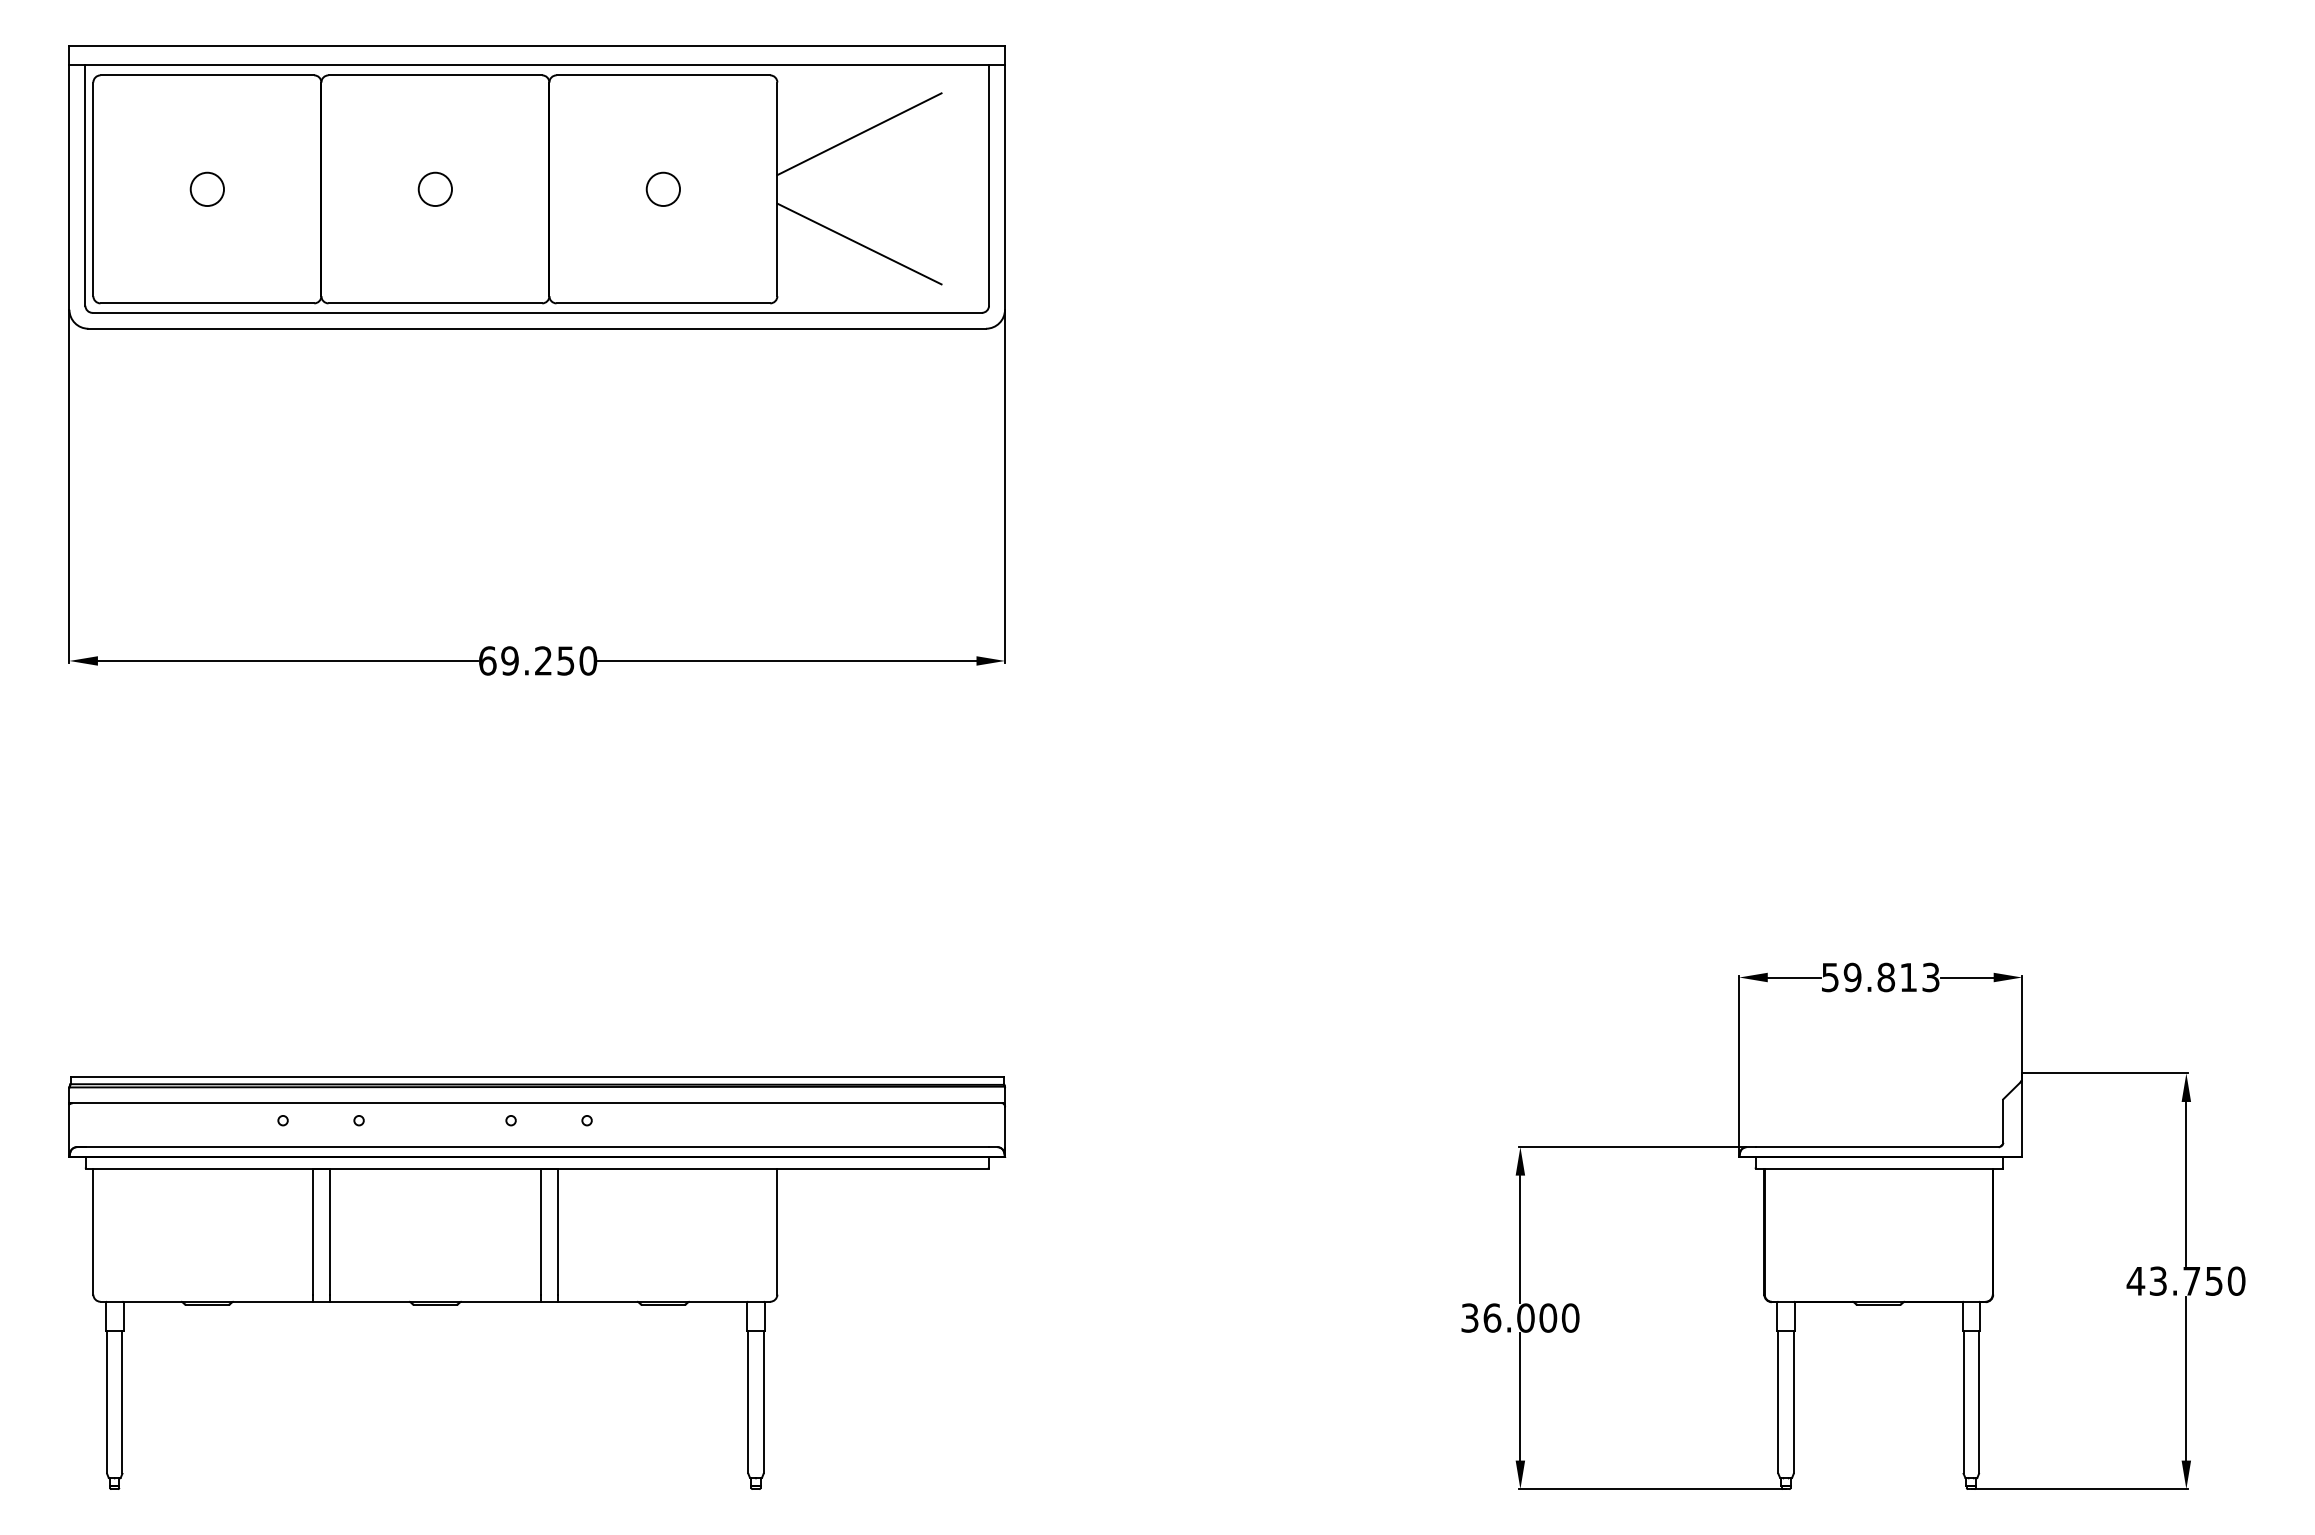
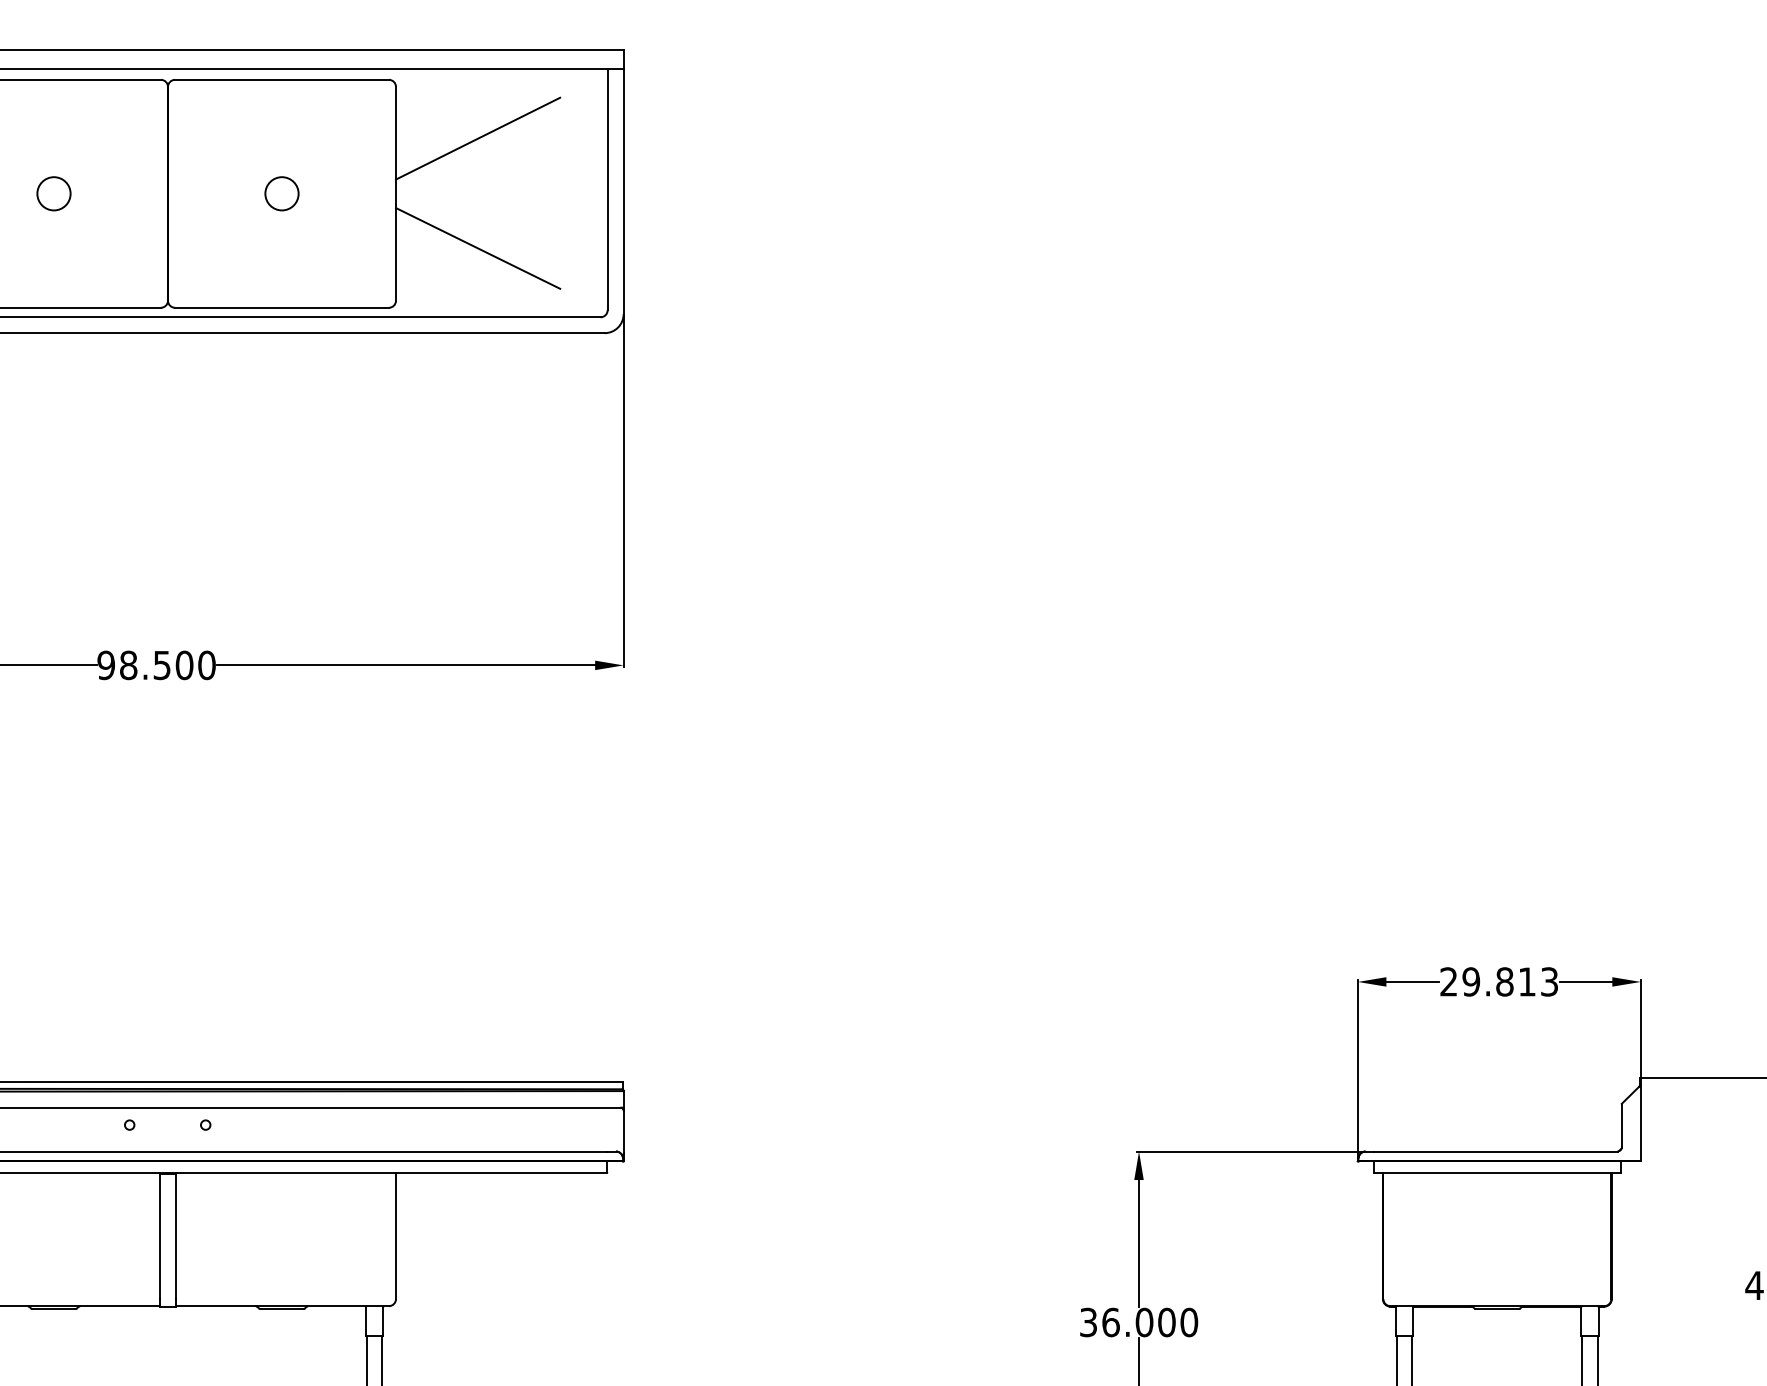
text: (526, 660) -> (145, 664), 69.250 -> 98.500
text: (1829, 977) -> (1448, 981), 59.813 -> 29.813

